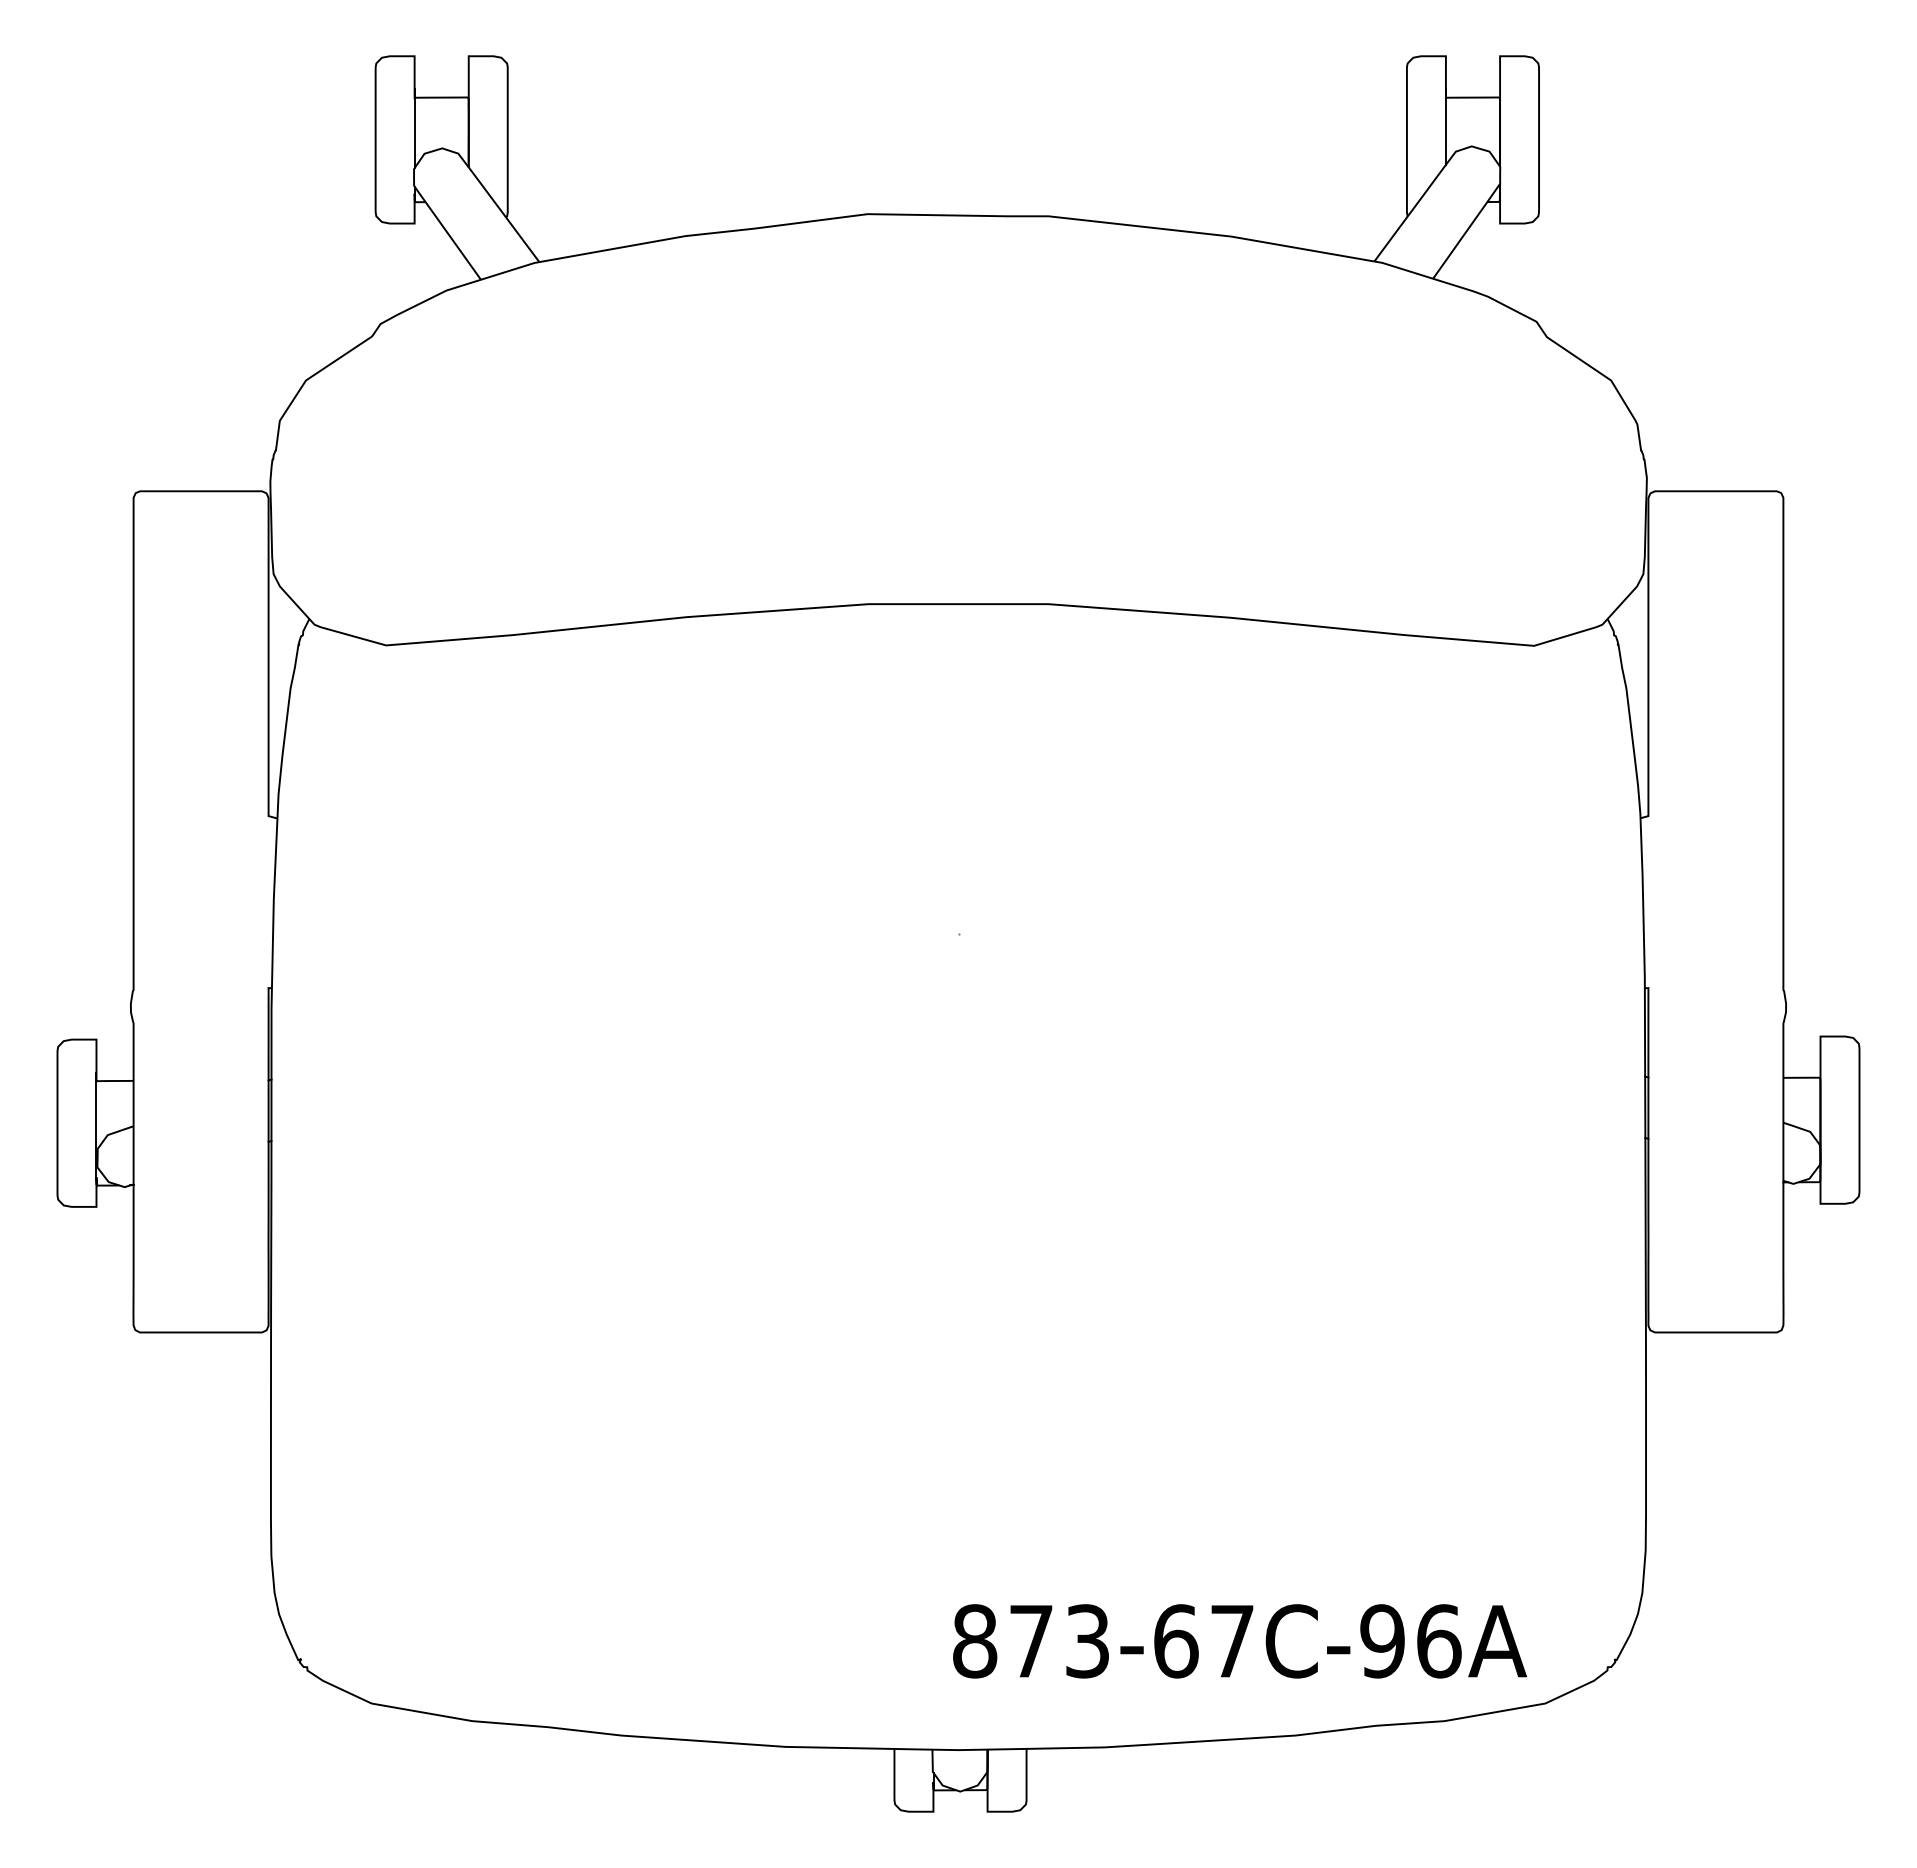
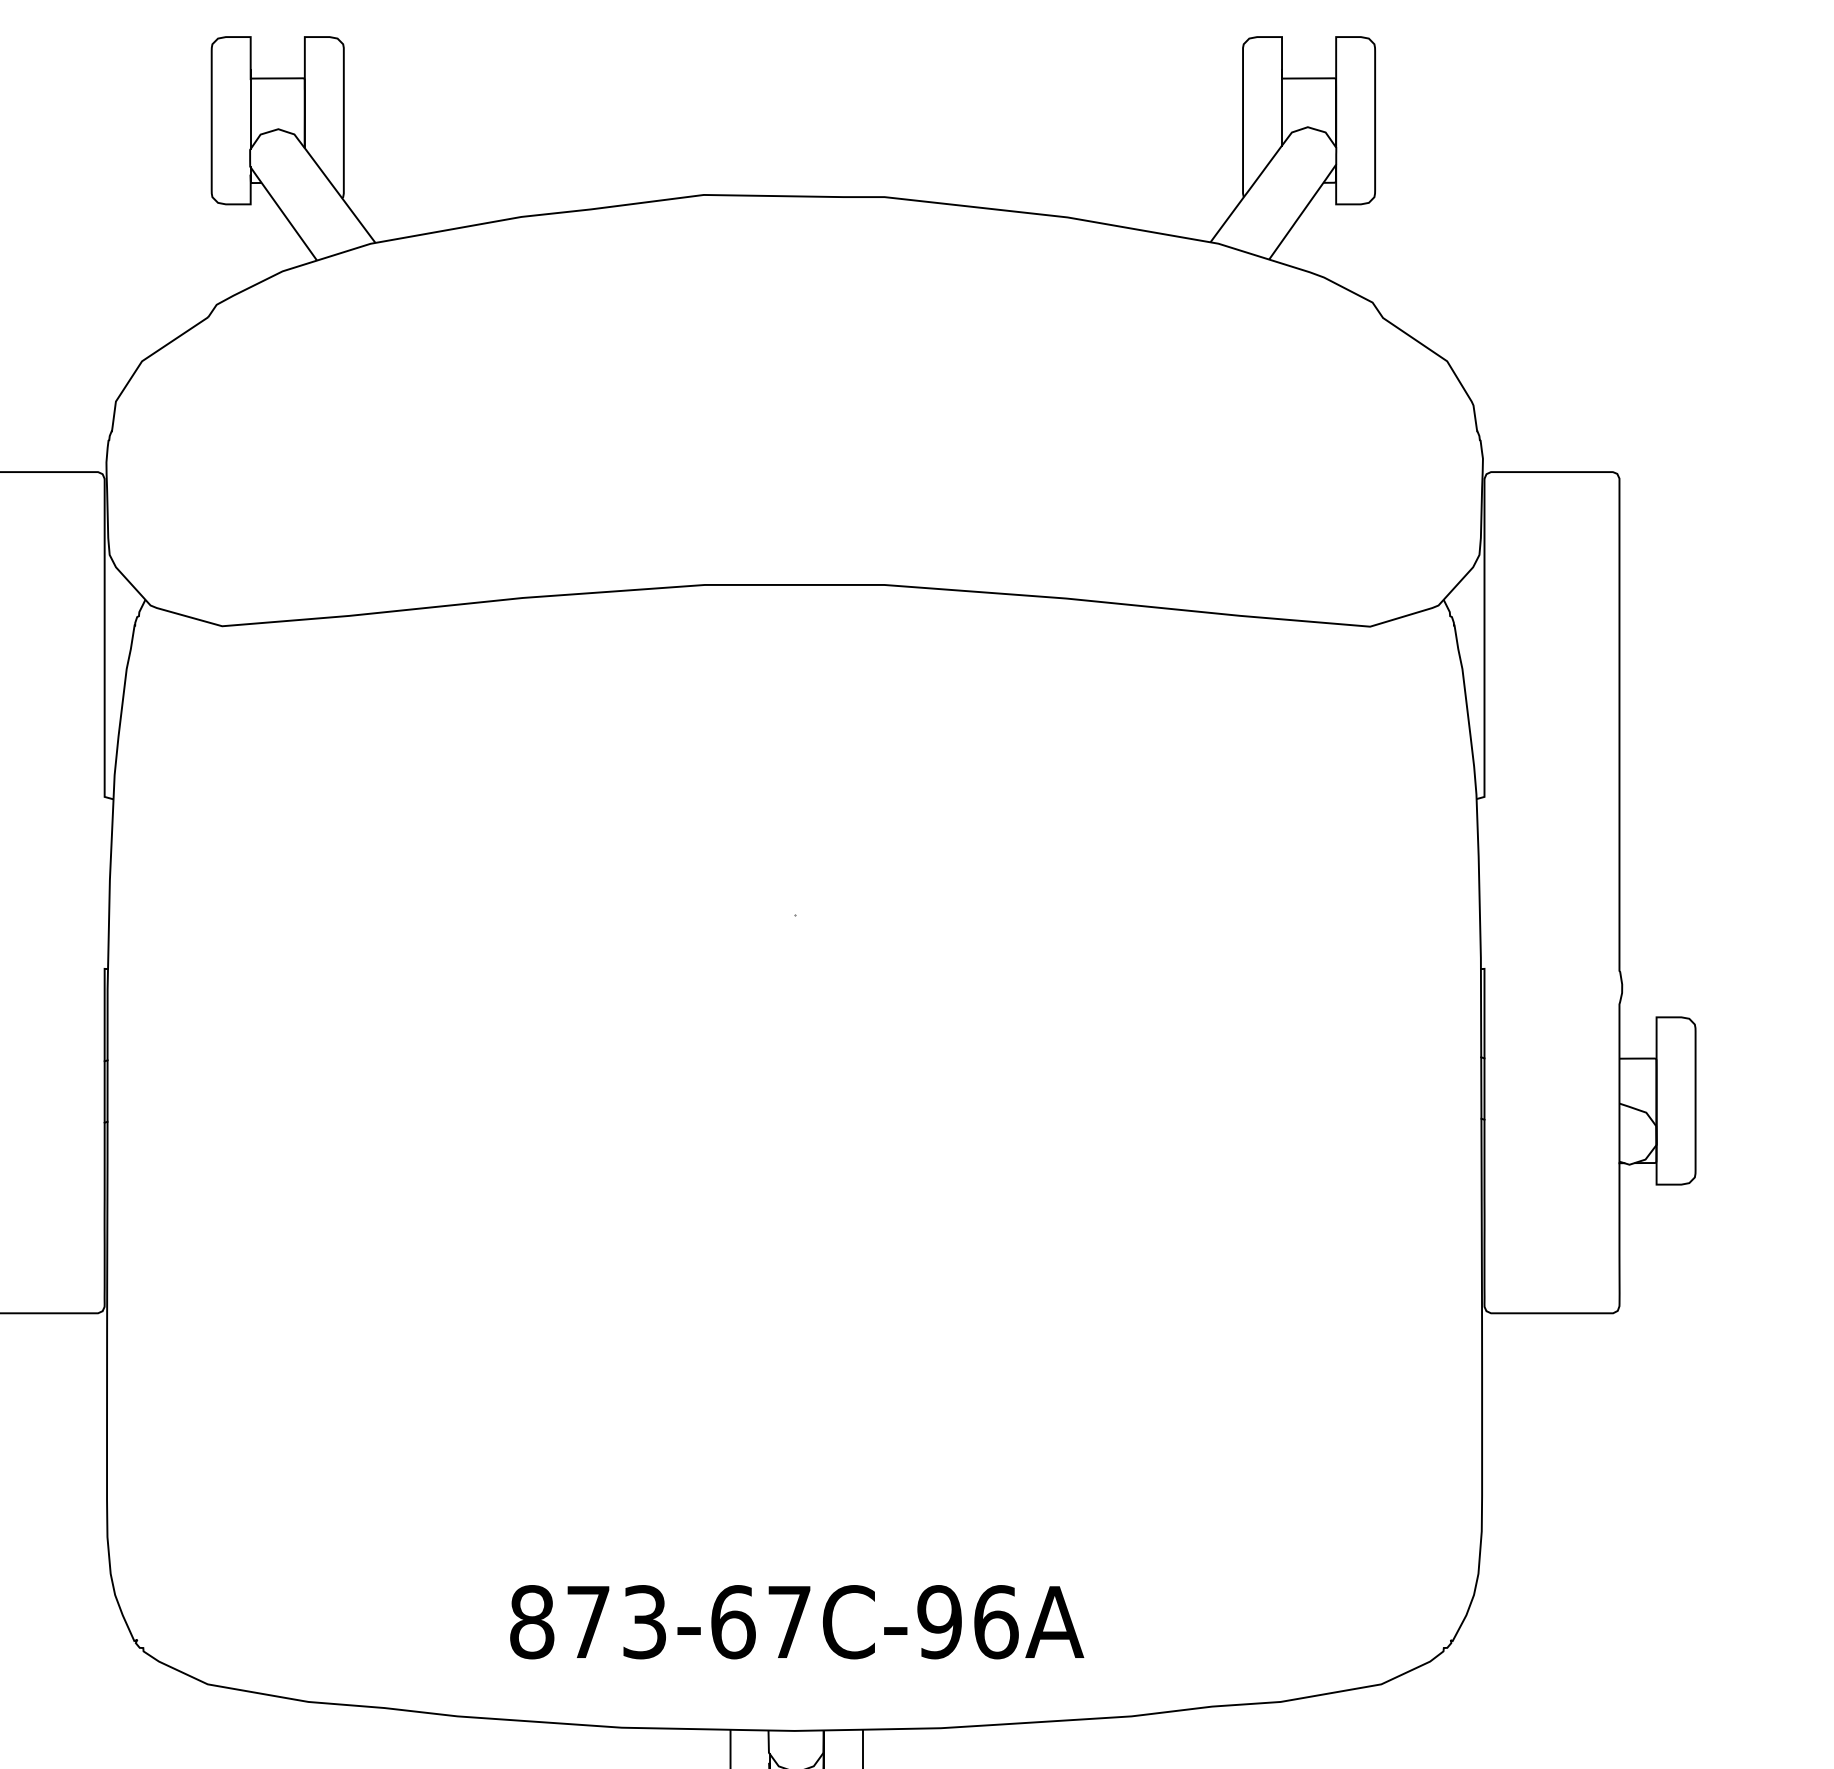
text: (1239, 1641) -> (796, 1622), moved

